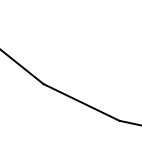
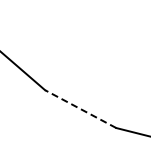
line: (81, 101) -> (80, 108), solid -> dashed

